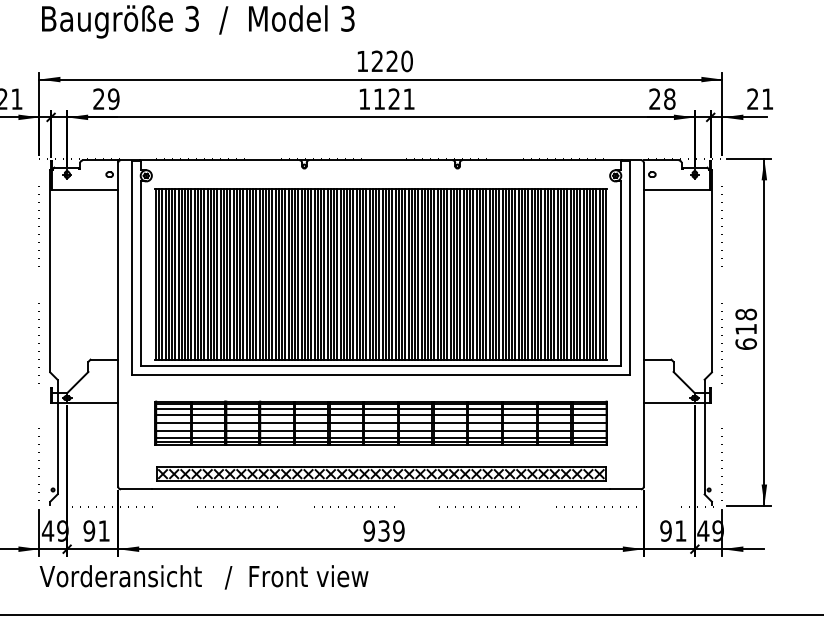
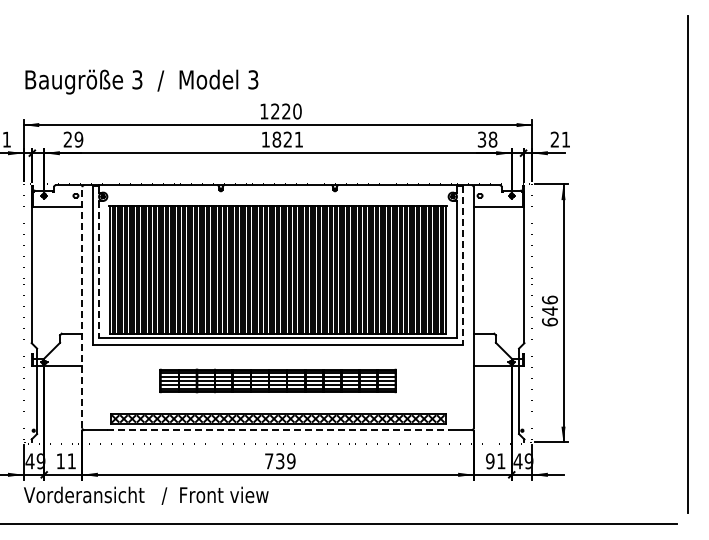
text: (378, 98) -> (276, 139), 1121 -> 1821
text: (655, 98) -> (482, 139), 28 -> 38
line: (630, 268) -> (463, 265), solid -> dashed
line: (141, 273) -> (99, 269), solid -> dashed
text: (745, 321) -> (549, 305), 618 -> 646
line: (118, 323) -> (82, 306), solid -> dashed
part: (380, 422) -> (277, 380), size x0.7
line: (381, 489) -> (278, 430), solid -> dashed
text: (88, 531) -> (60, 461), 91 -> 11
text: (368, 531) -> (268, 461), 939 -> 739

